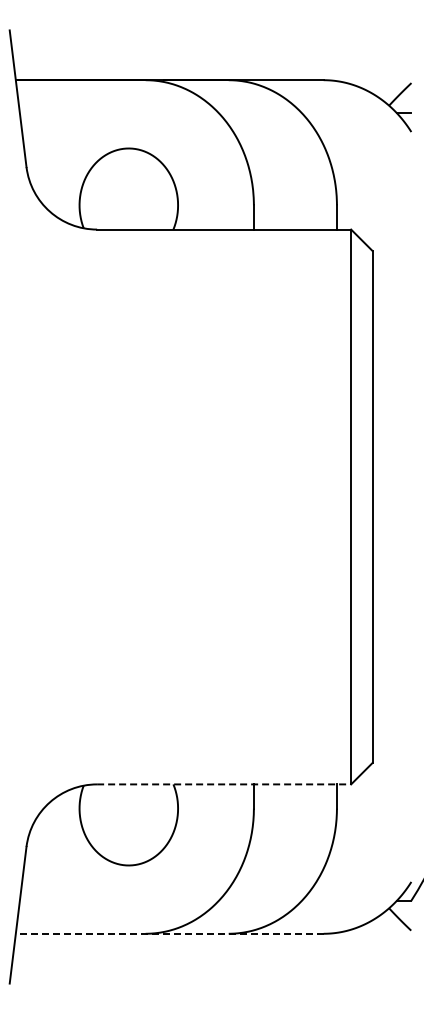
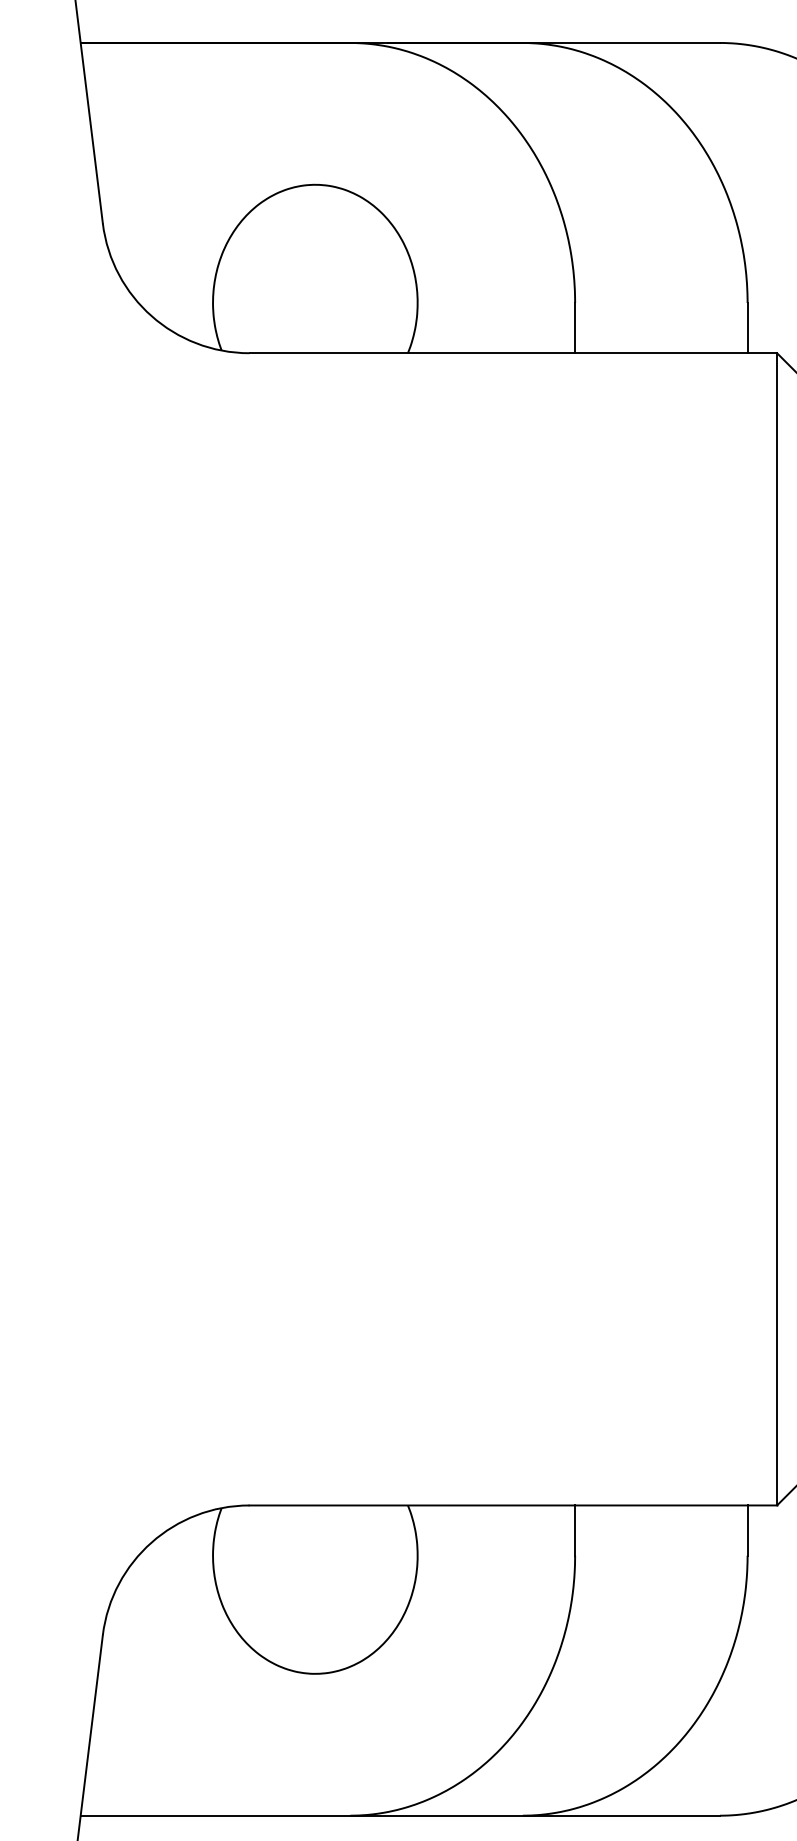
line: (224, 784) -> (514, 1505), dashed -> solid
line: (169, 933) -> (399, 1815), dashed -> solid

